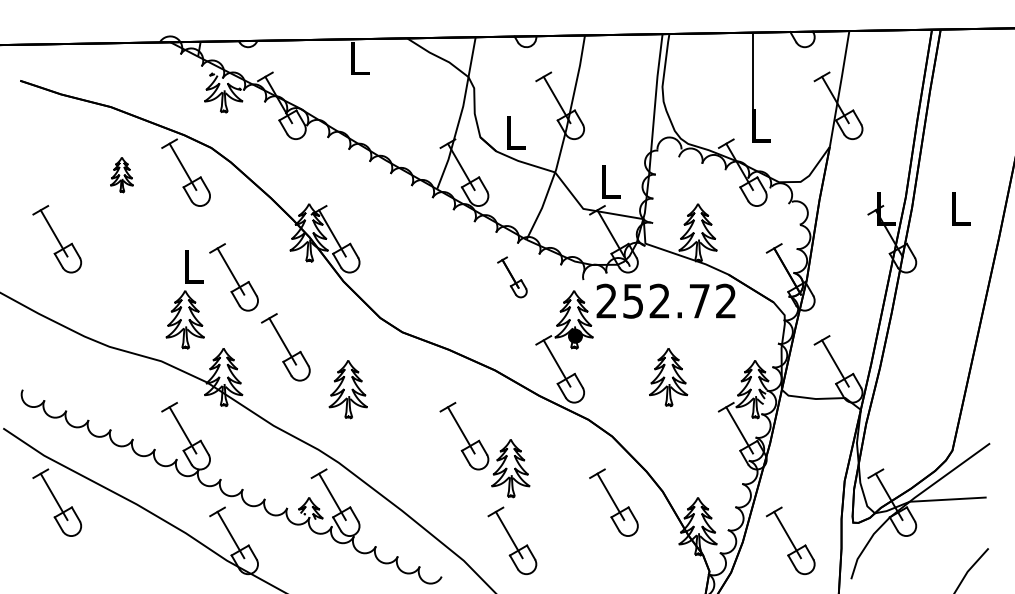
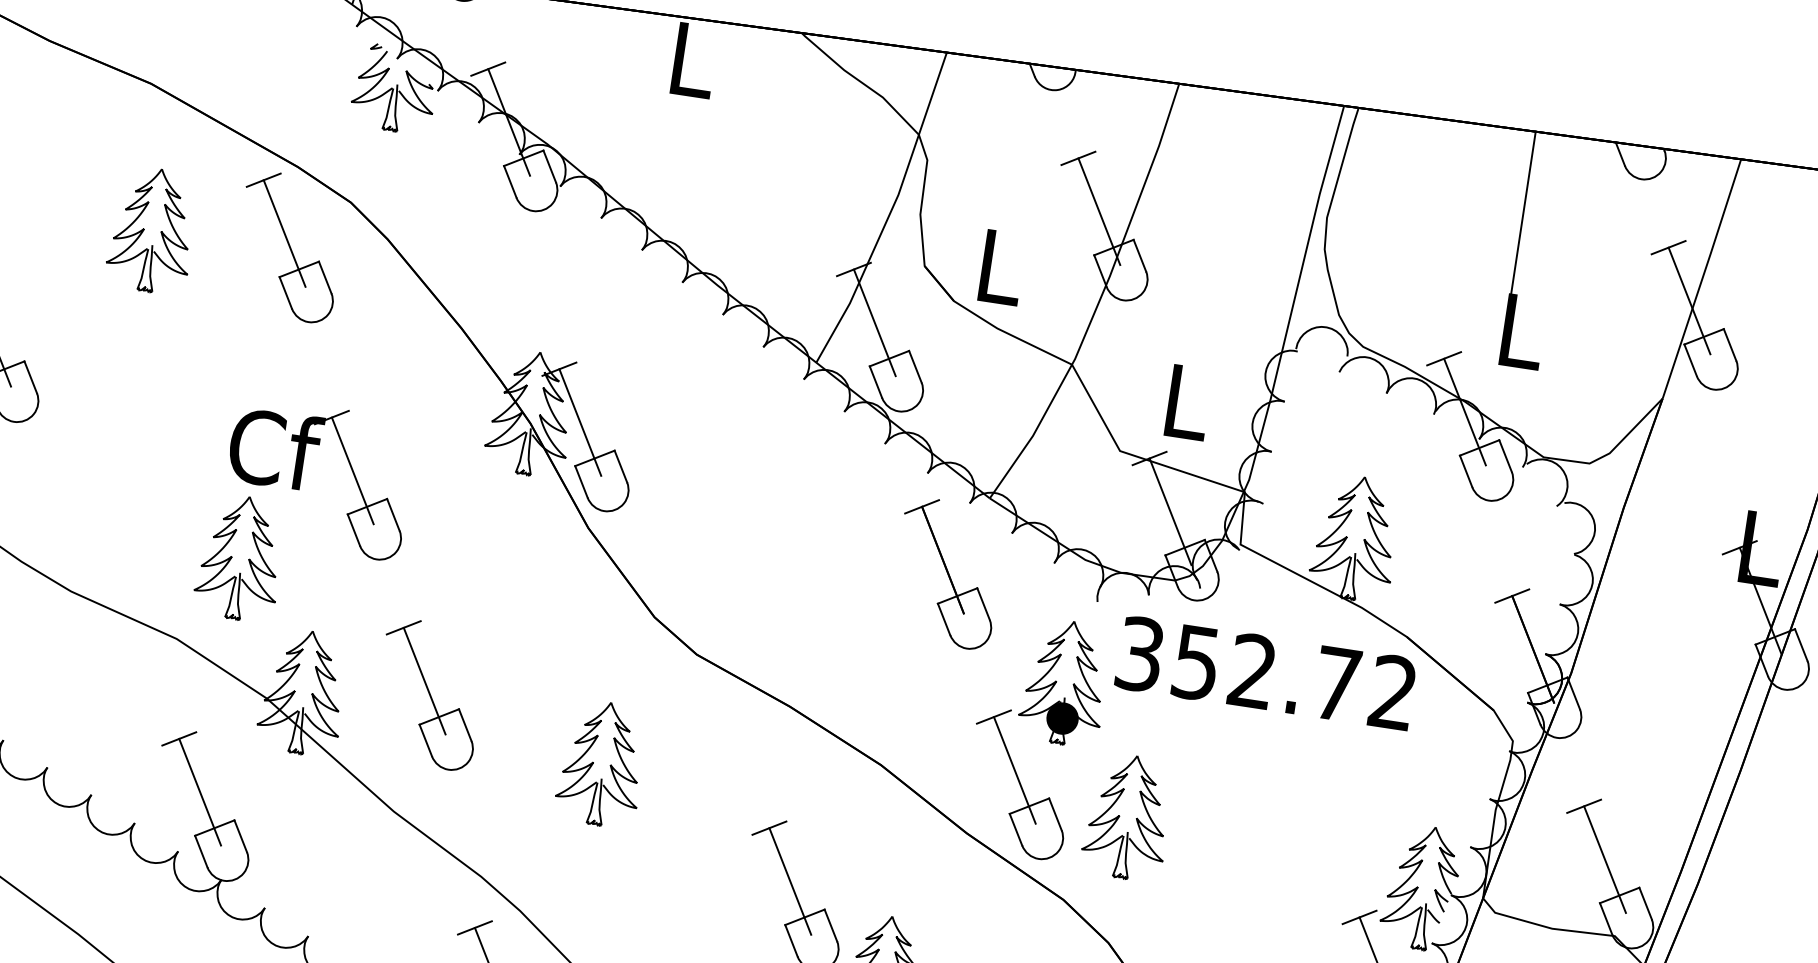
part: (121, 174) -> (151, 230), size x1.67
text: (193, 266) -> (275, 448), L -> Cf
part: (512, 277) -> (947, 573), size x1.67
text: (606, 301) -> (1139, 654), 252.72 -> 352.72
part: (285, 347) -> (428, 694), moved
part: (668, 377) -> (1127, 817), moved
part: (347, 389) -> (600, 764), moved

